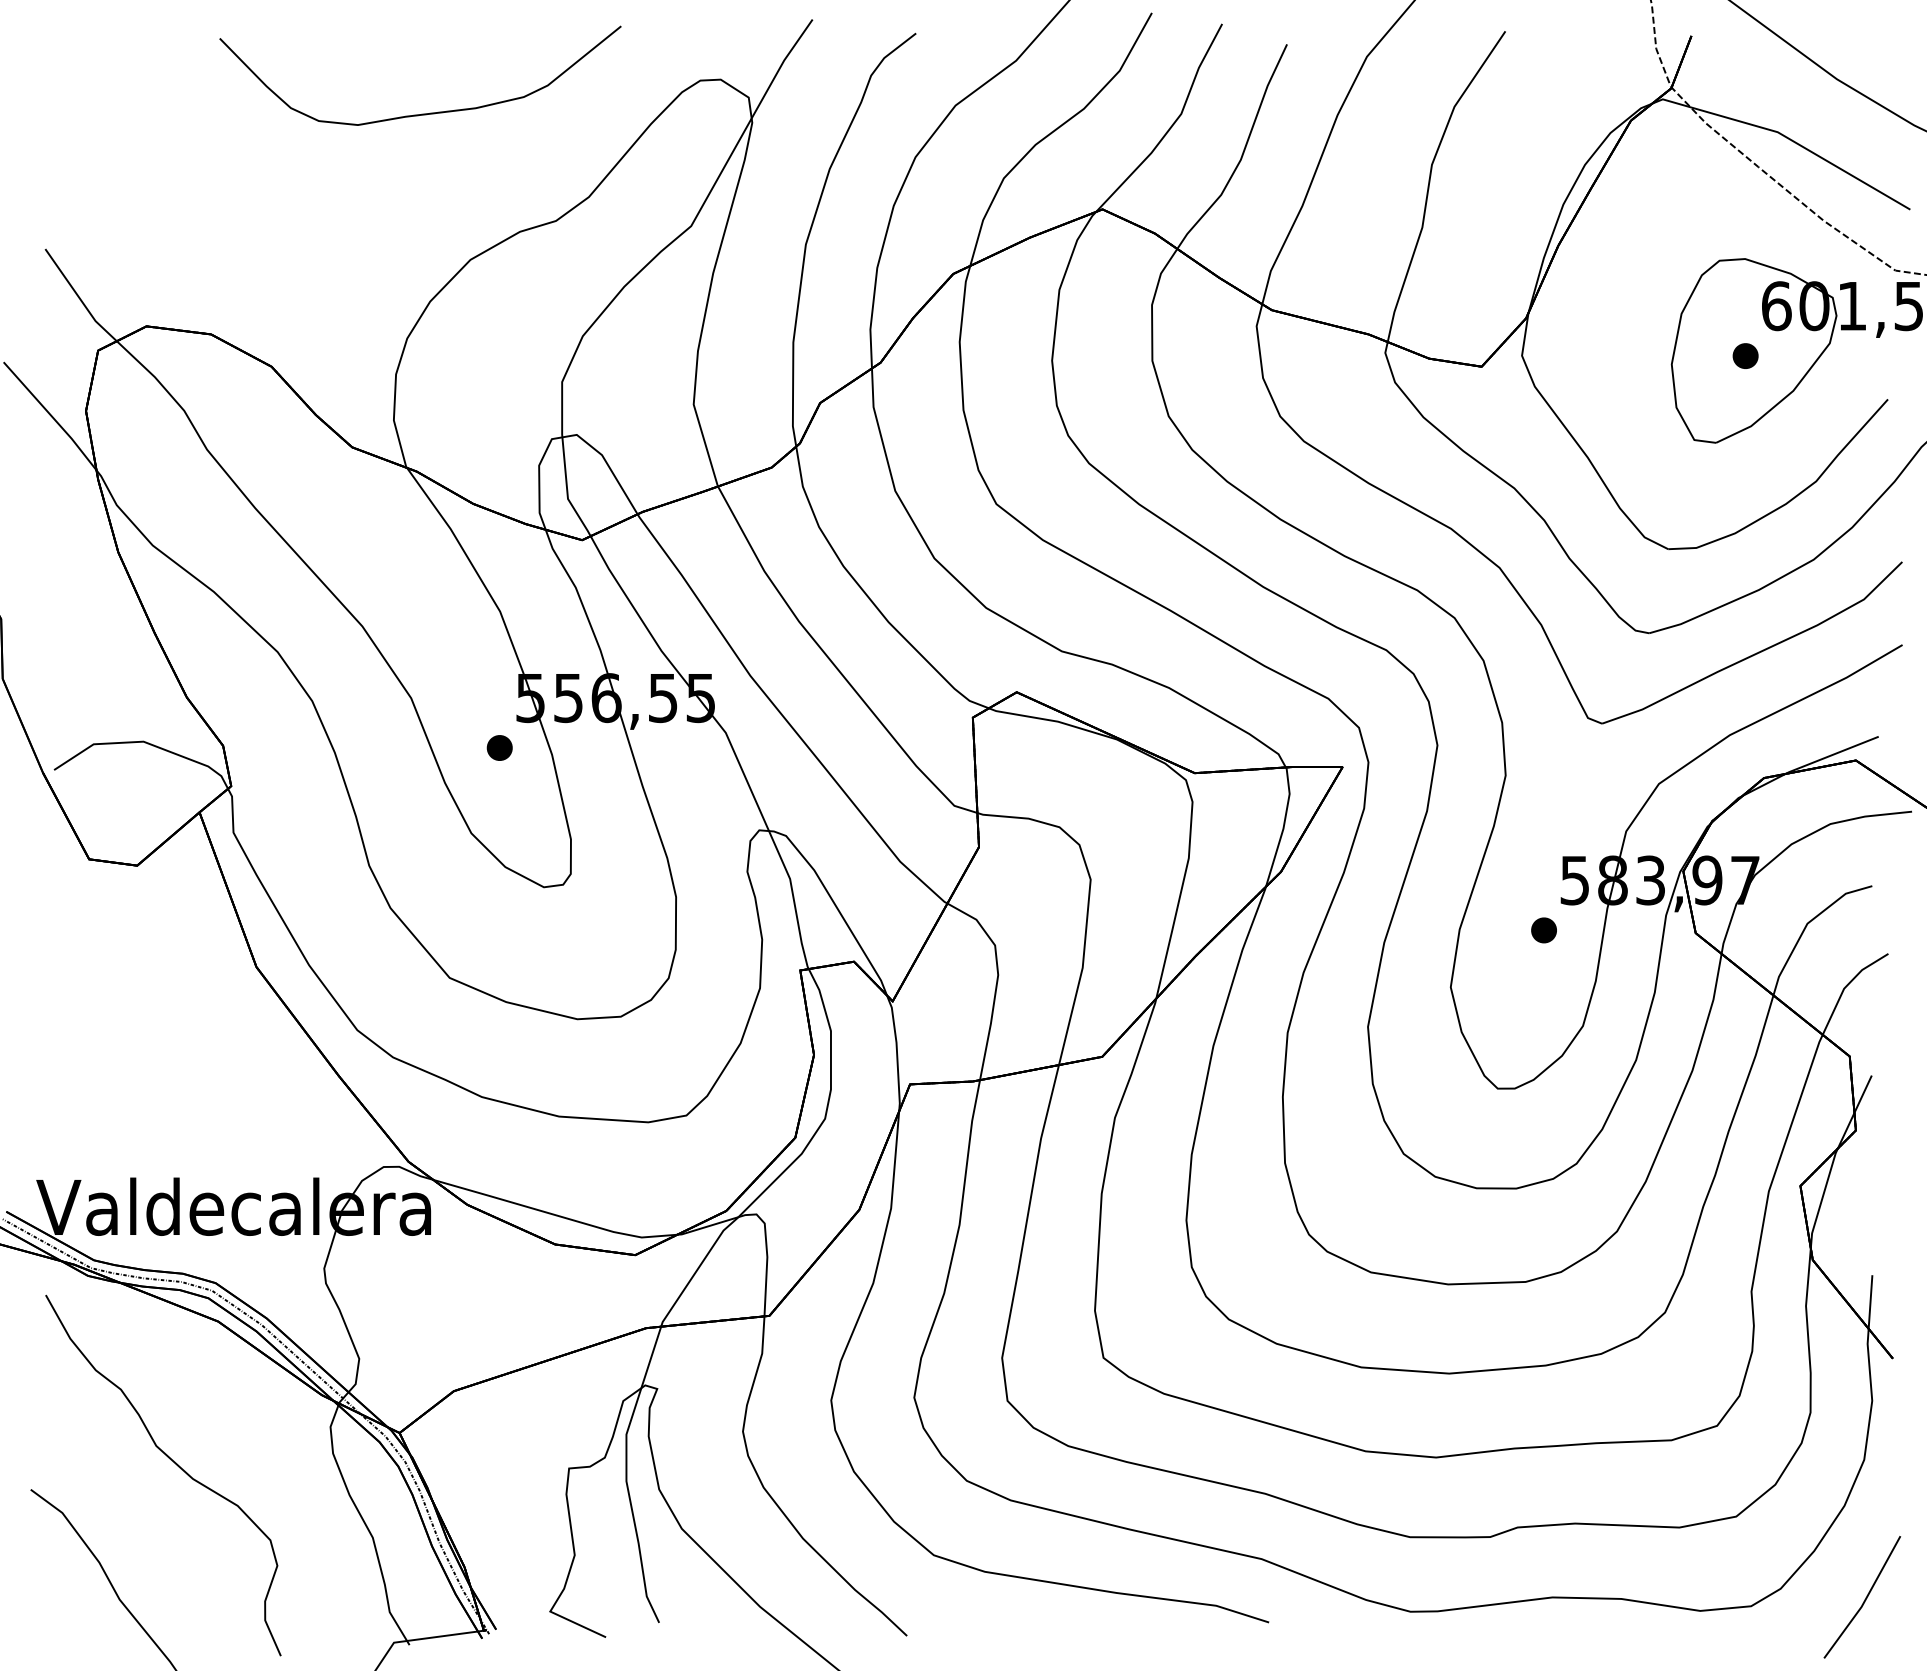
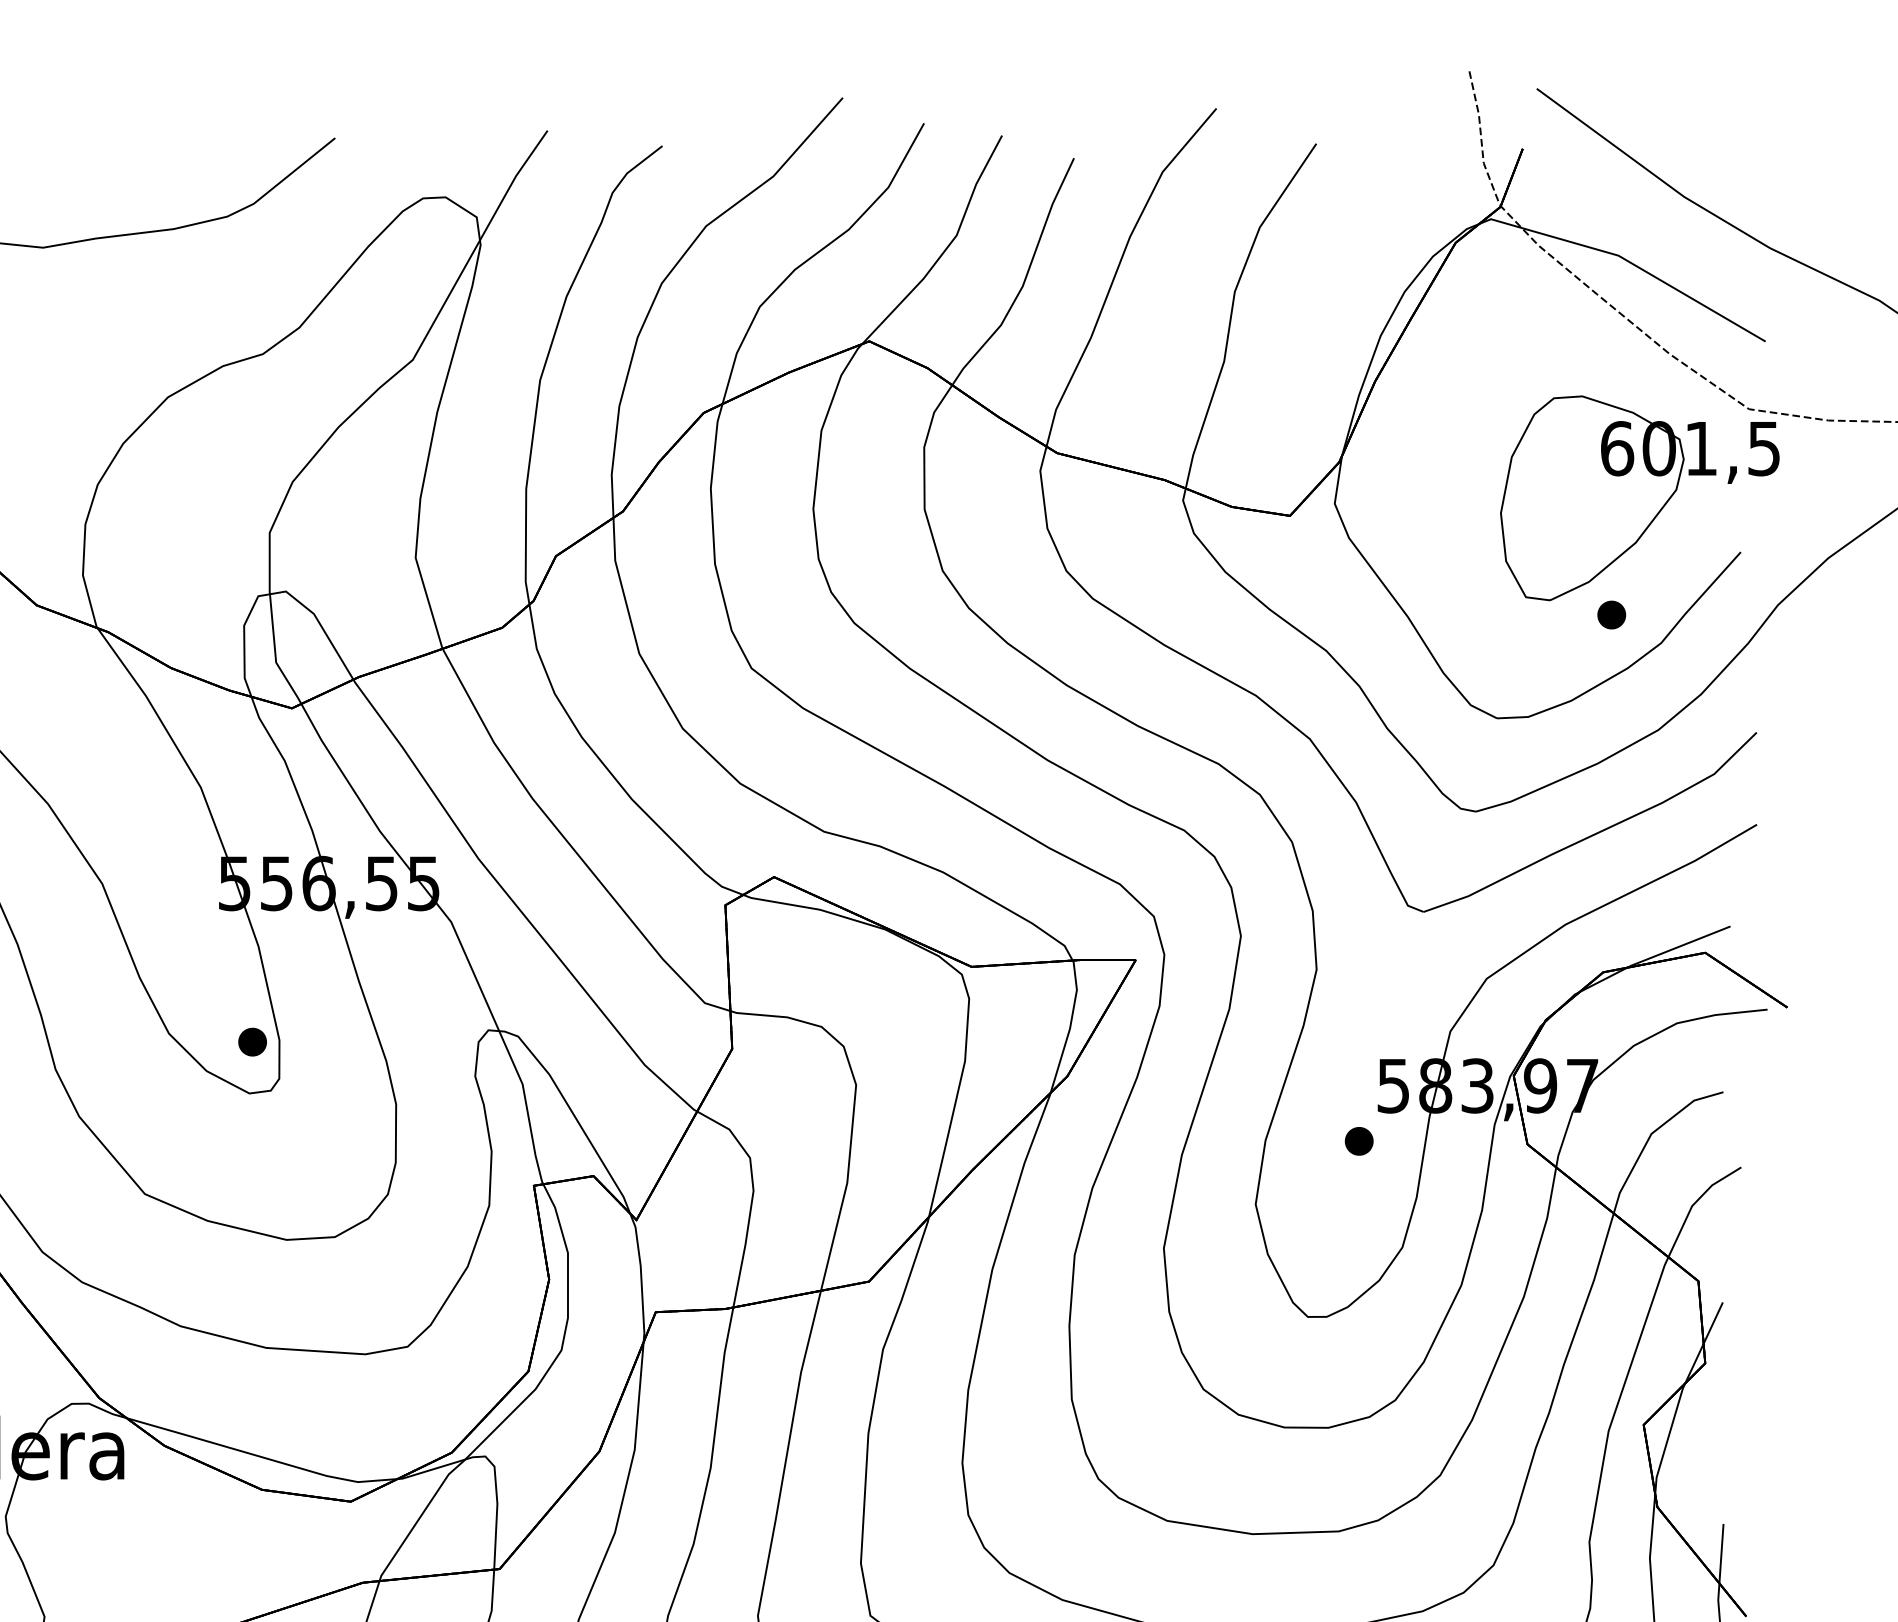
part: (1745, 355) -> (1611, 614), moved
part: (499, 747) -> (252, 1041), moved

